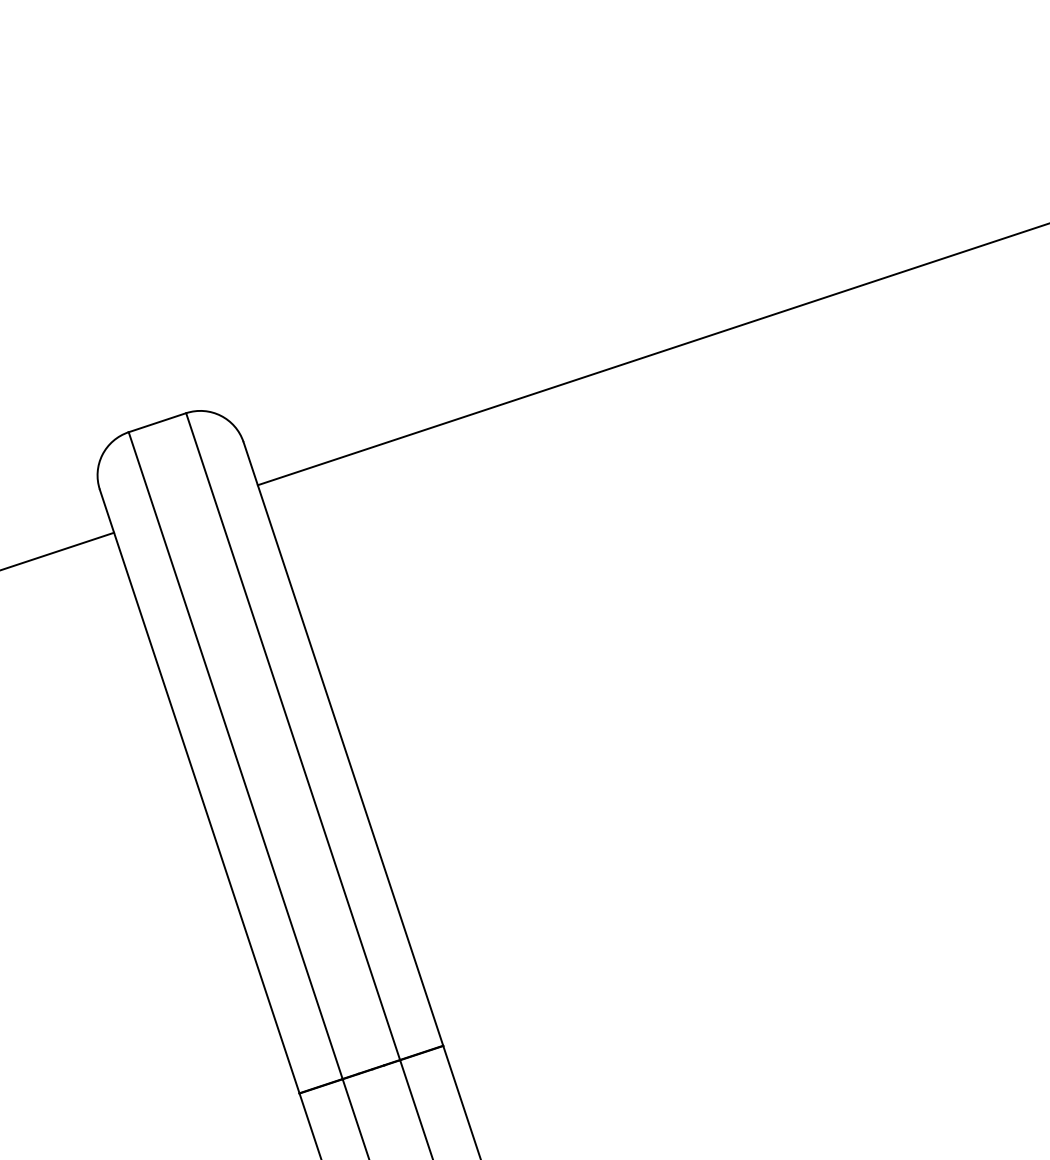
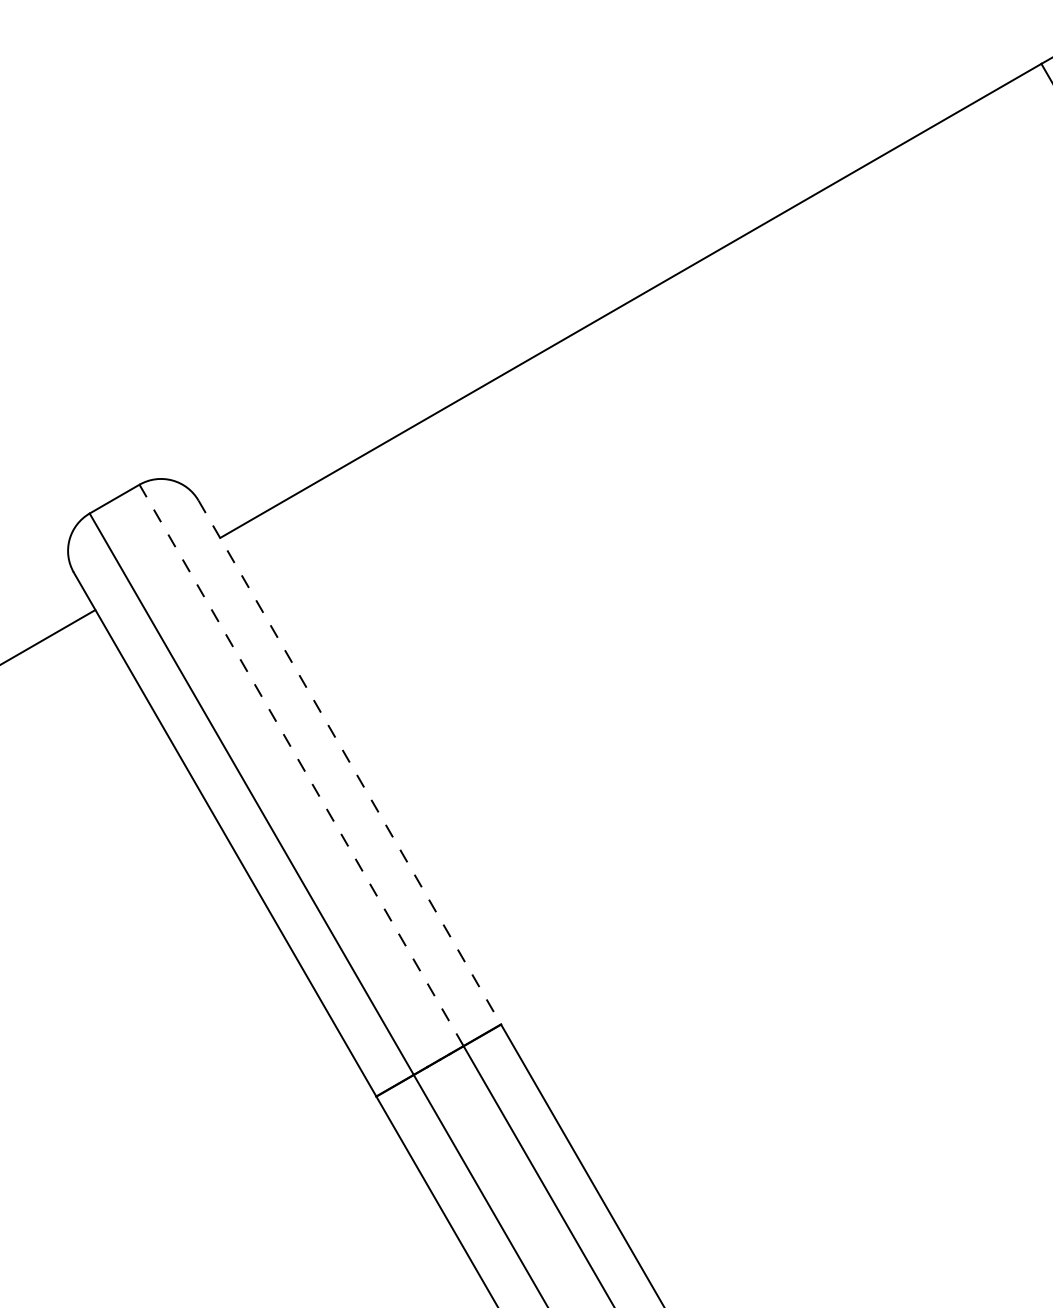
line: (293, 735) -> (301, 764), solid -> dashed
line: (344, 744) -> (350, 762), solid -> dashed

